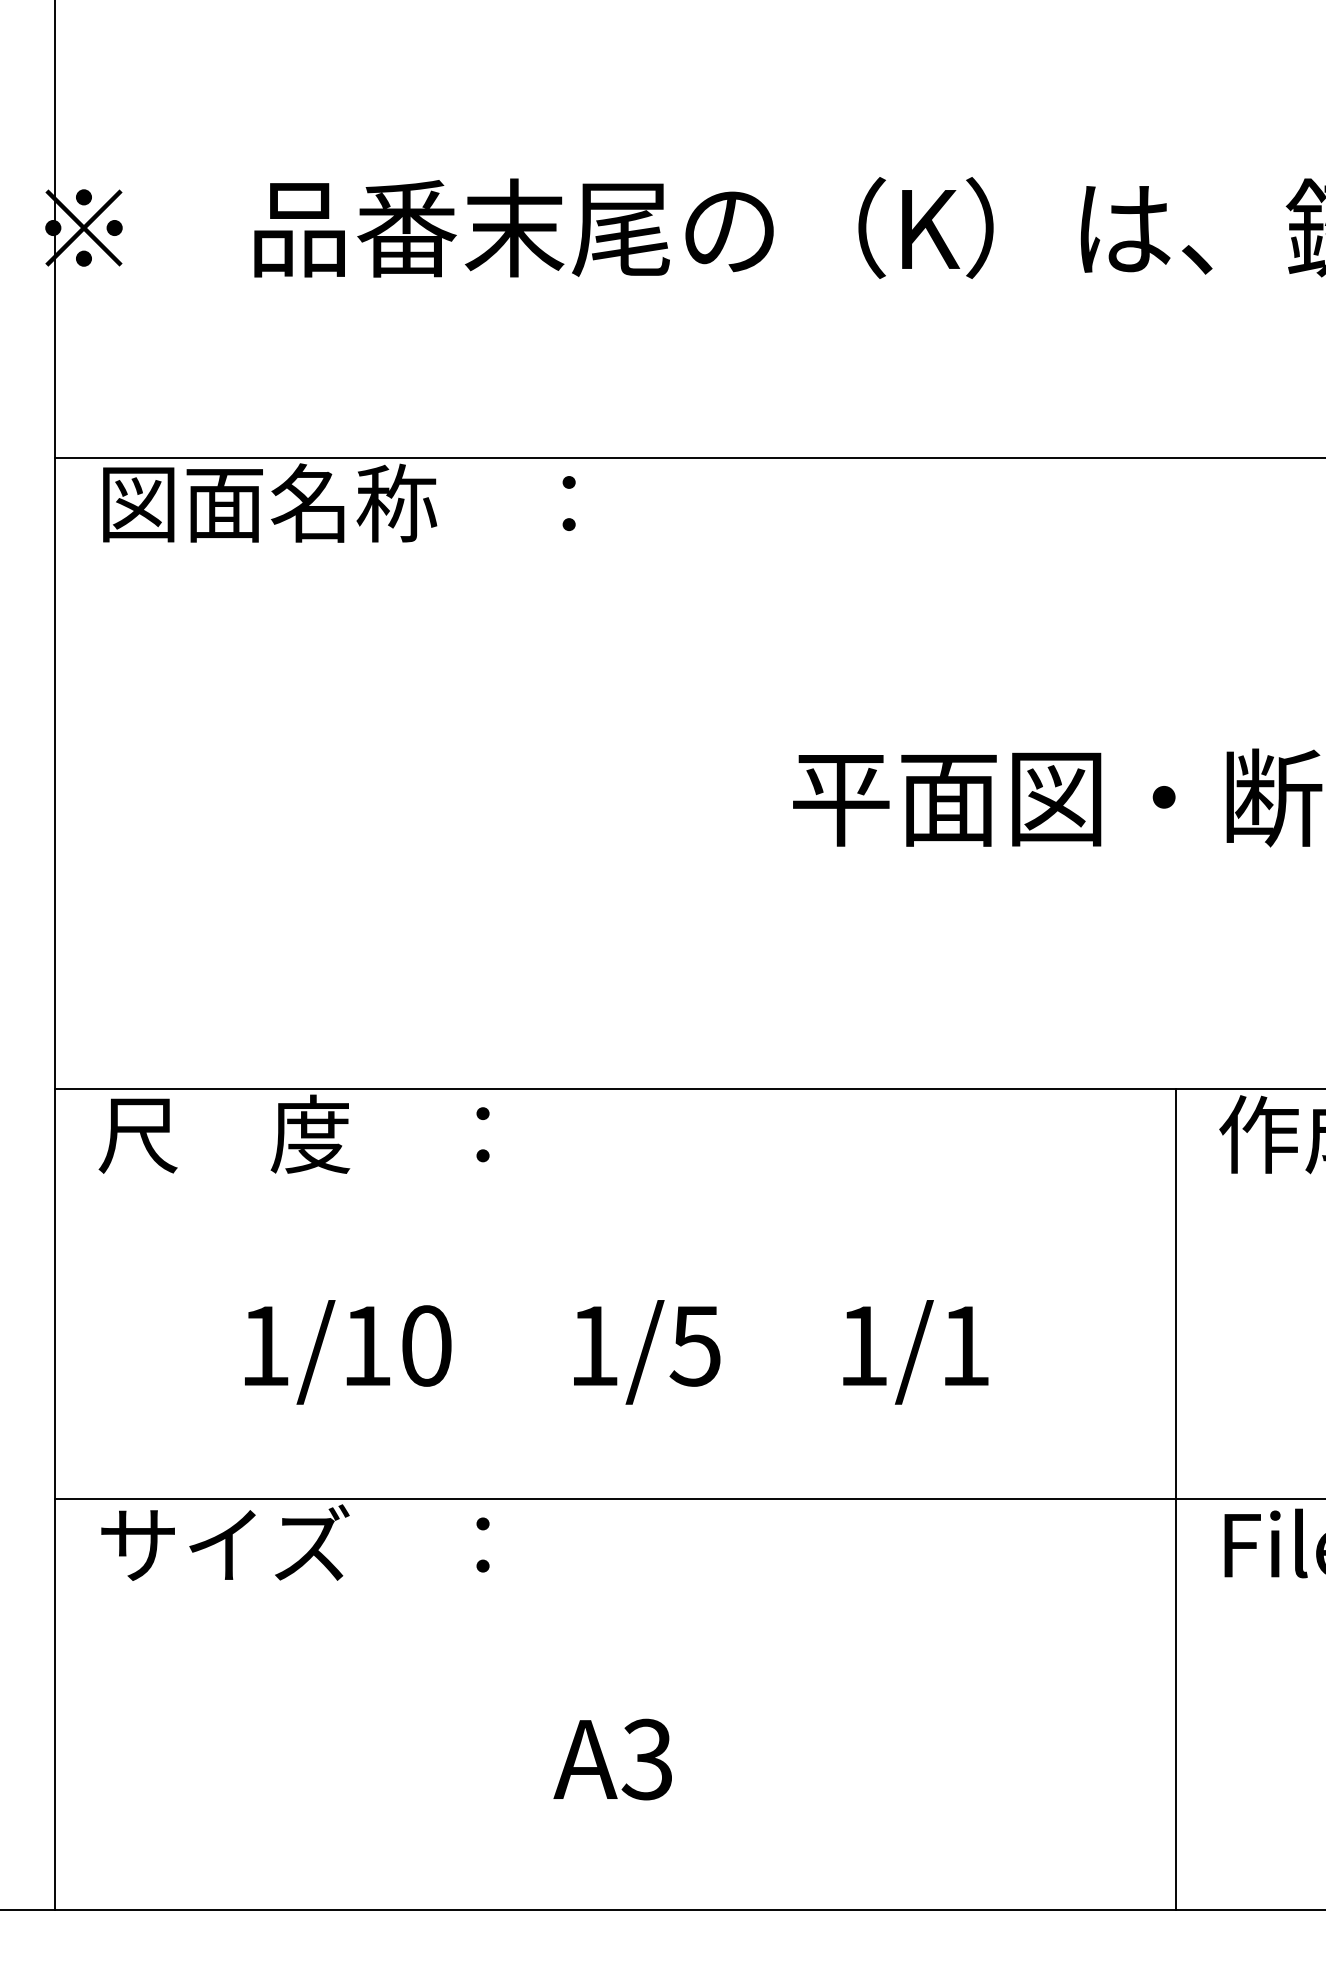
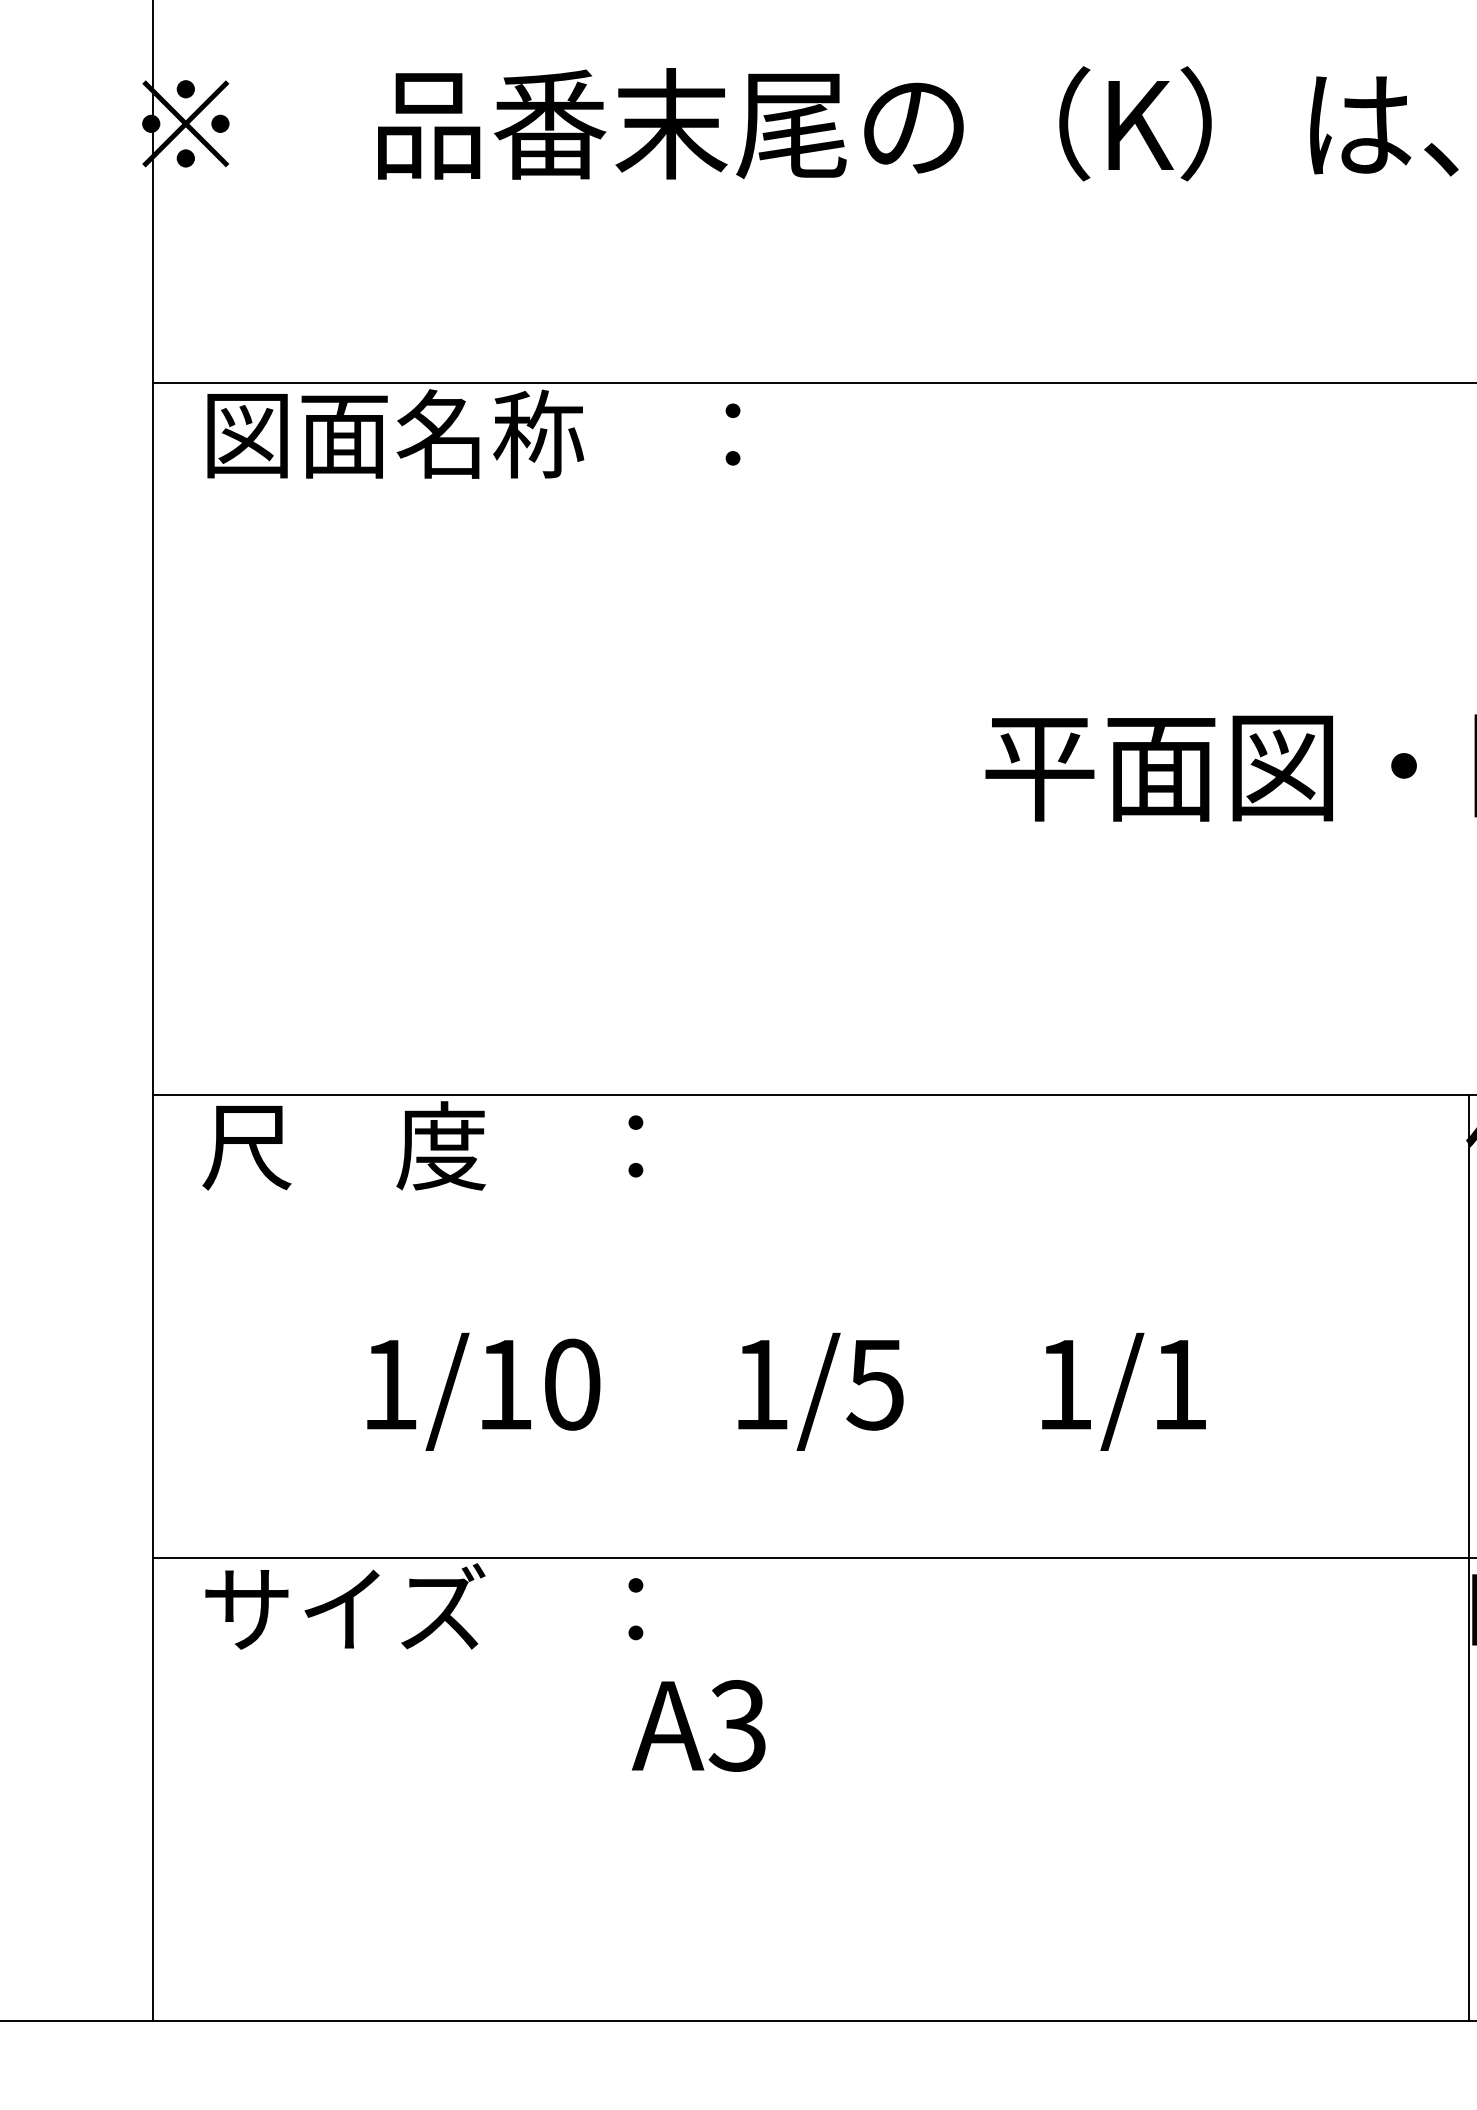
line: (1175, 1499) -> (1468, 1557), moved
text: (612, 1759) -> (698, 1725), moved

